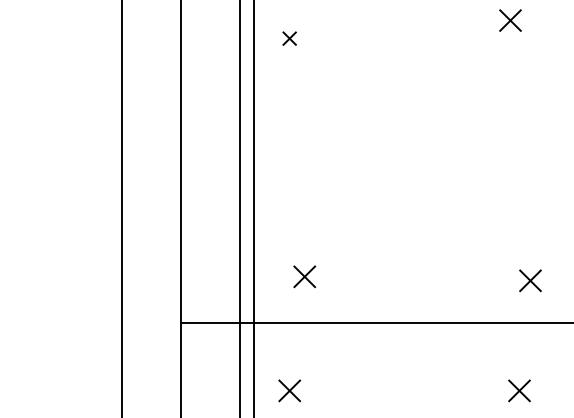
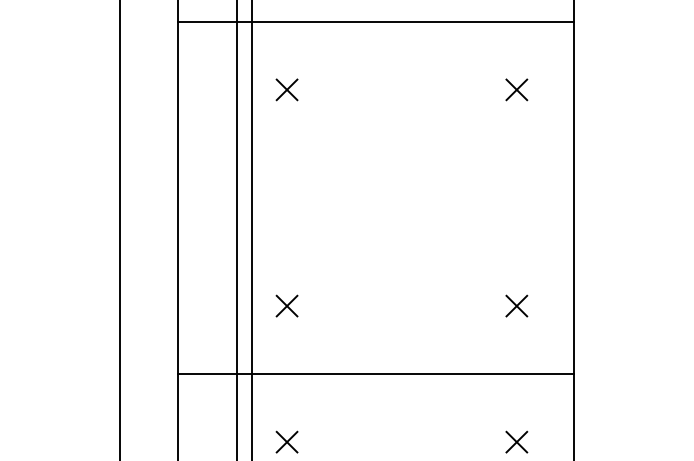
part: (510, 20) -> (516, 89), moved
part: (289, 38) -> (286, 89), size x1.67
part: (304, 276) -> (286, 305), moved
part: (530, 280) -> (516, 305), moved

